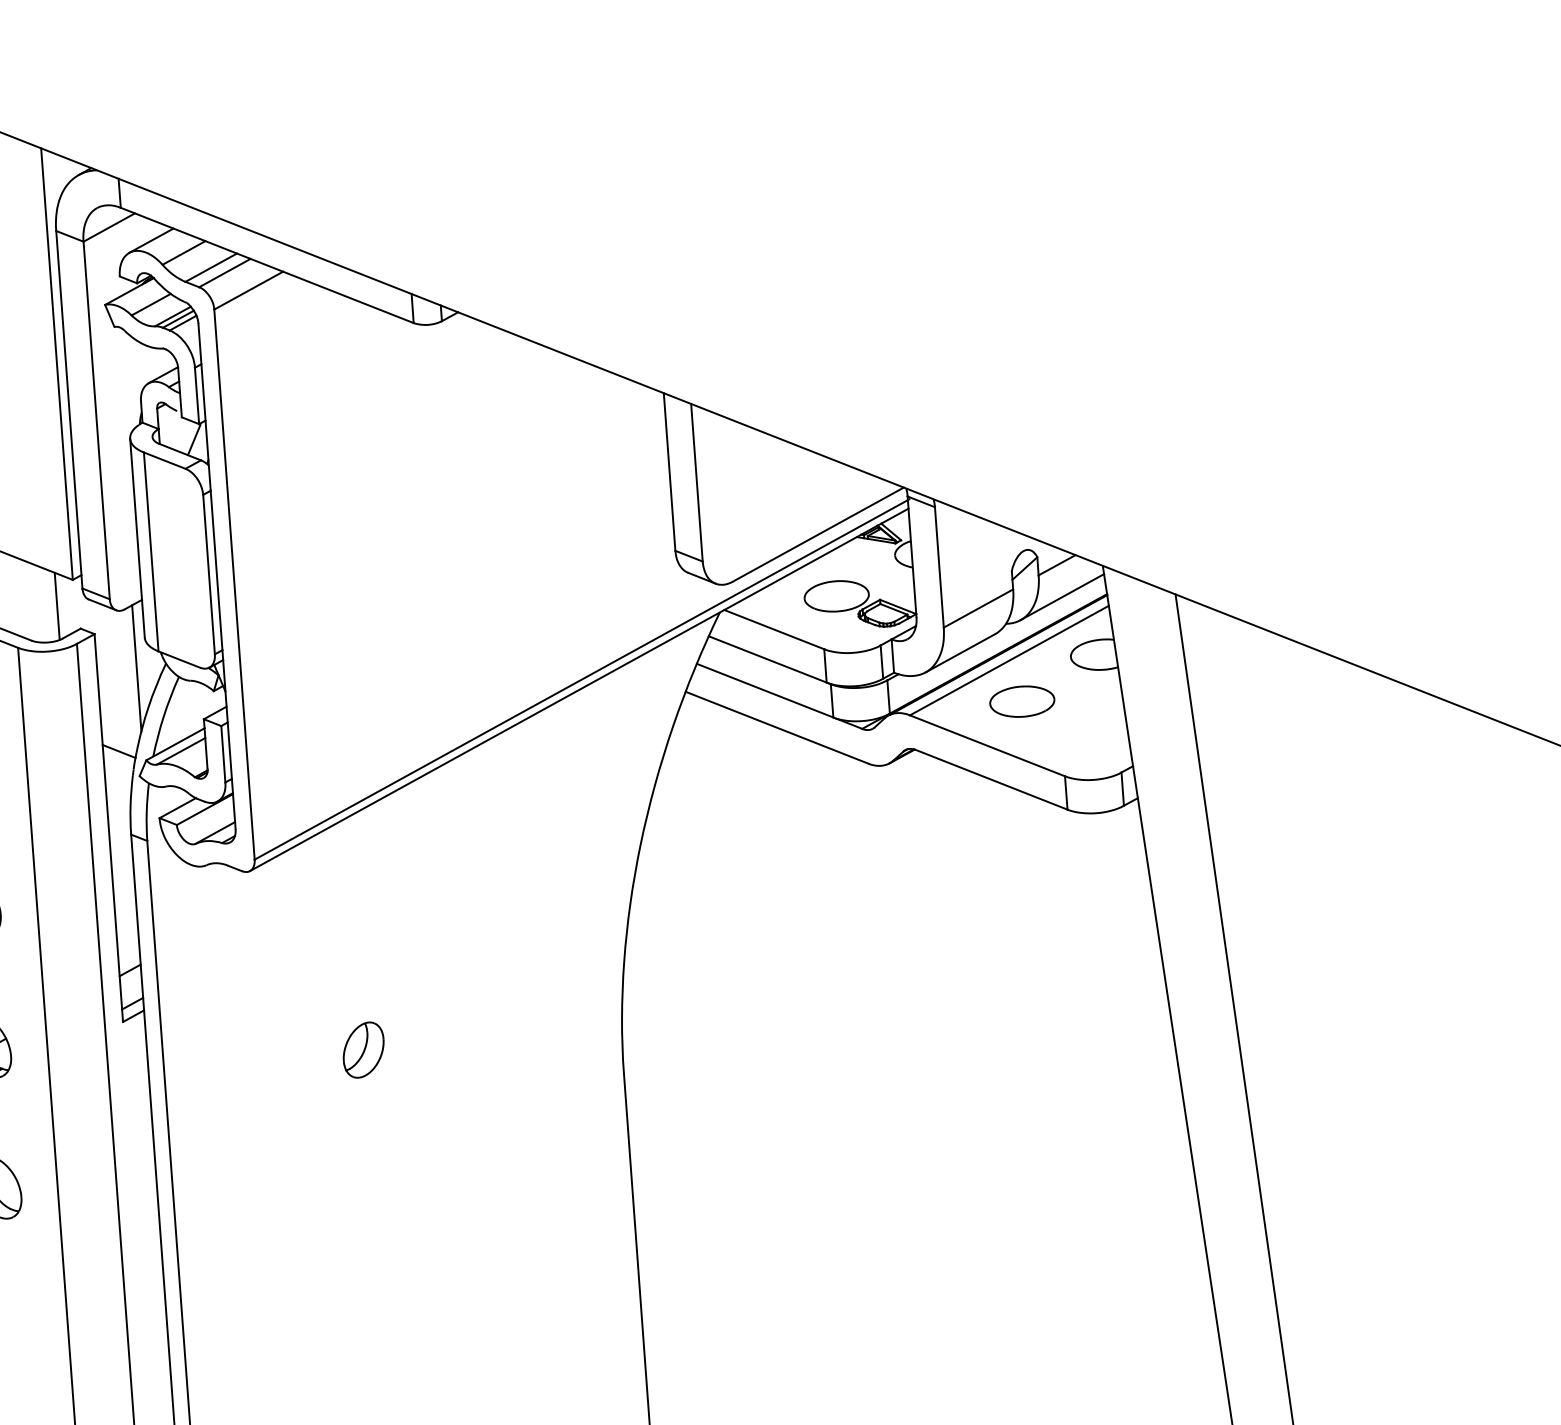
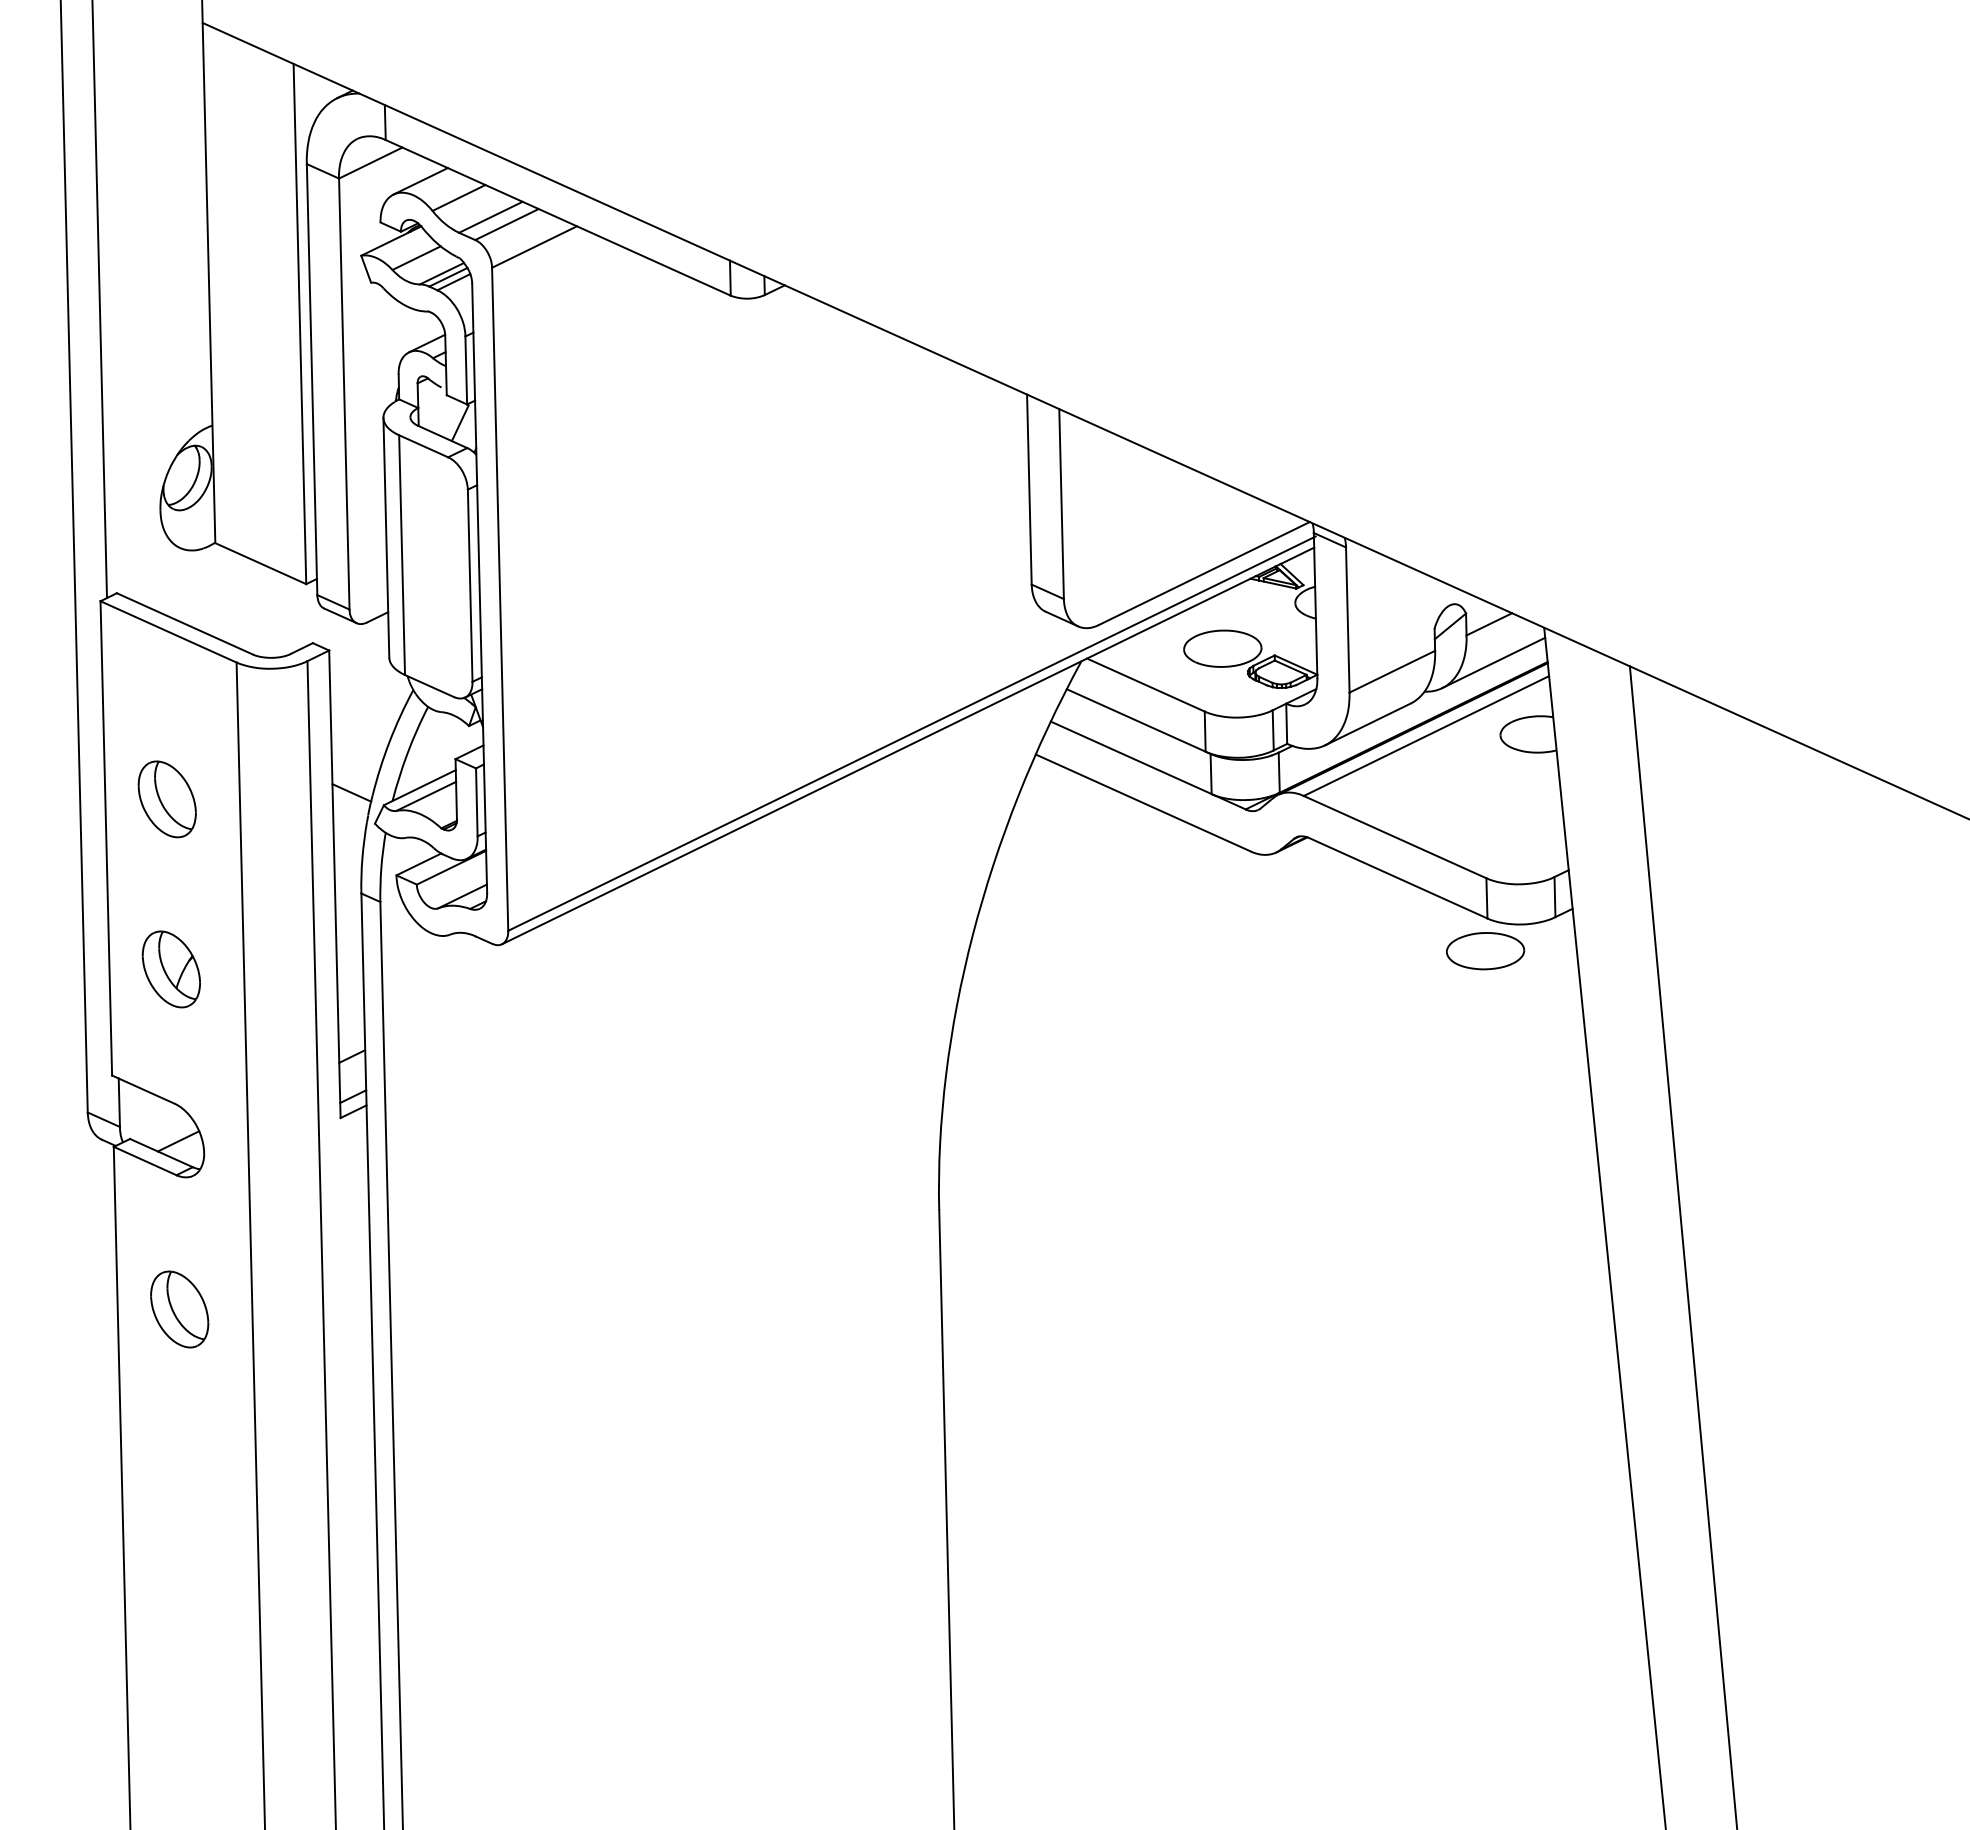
line: (56, 605) -> (285, 614), removed
line: (136, 668) -> (377, 694), removed
part: (1022, 701) -> (1485, 951), moved
part: (363, 1049) -> (627, 1165), removed

